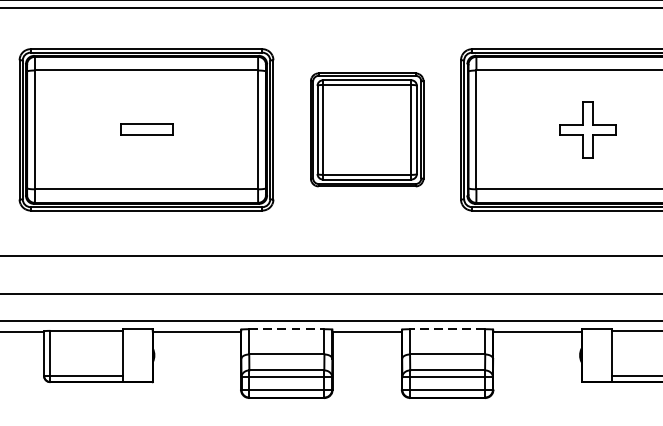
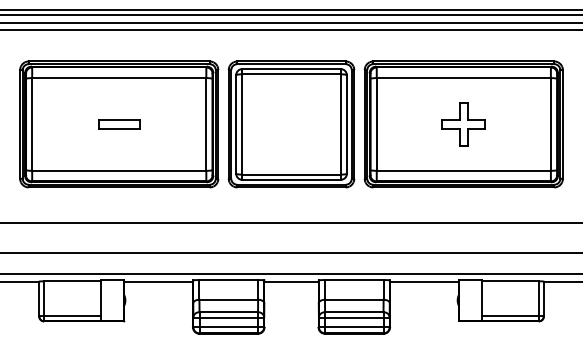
part: (367, 129) -> (291, 124), size x1.43
line: (287, 329) -> (229, 280), dashed -> solid
line: (446, 329) -> (353, 280), dashed -> solid

